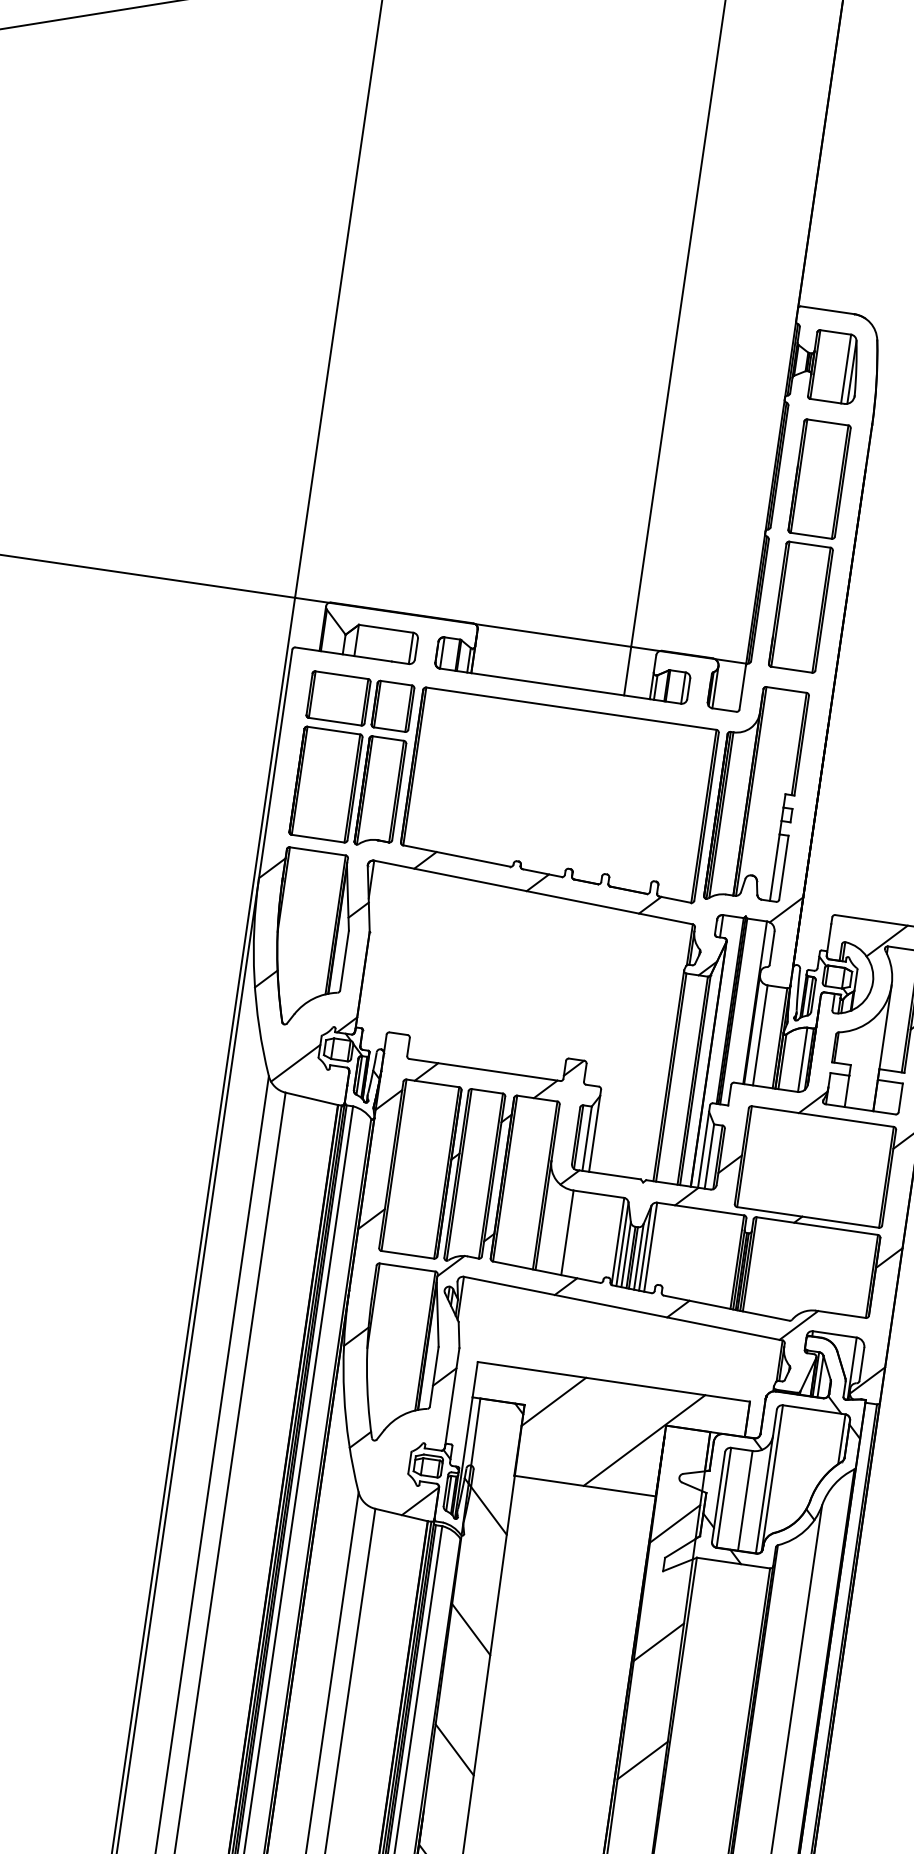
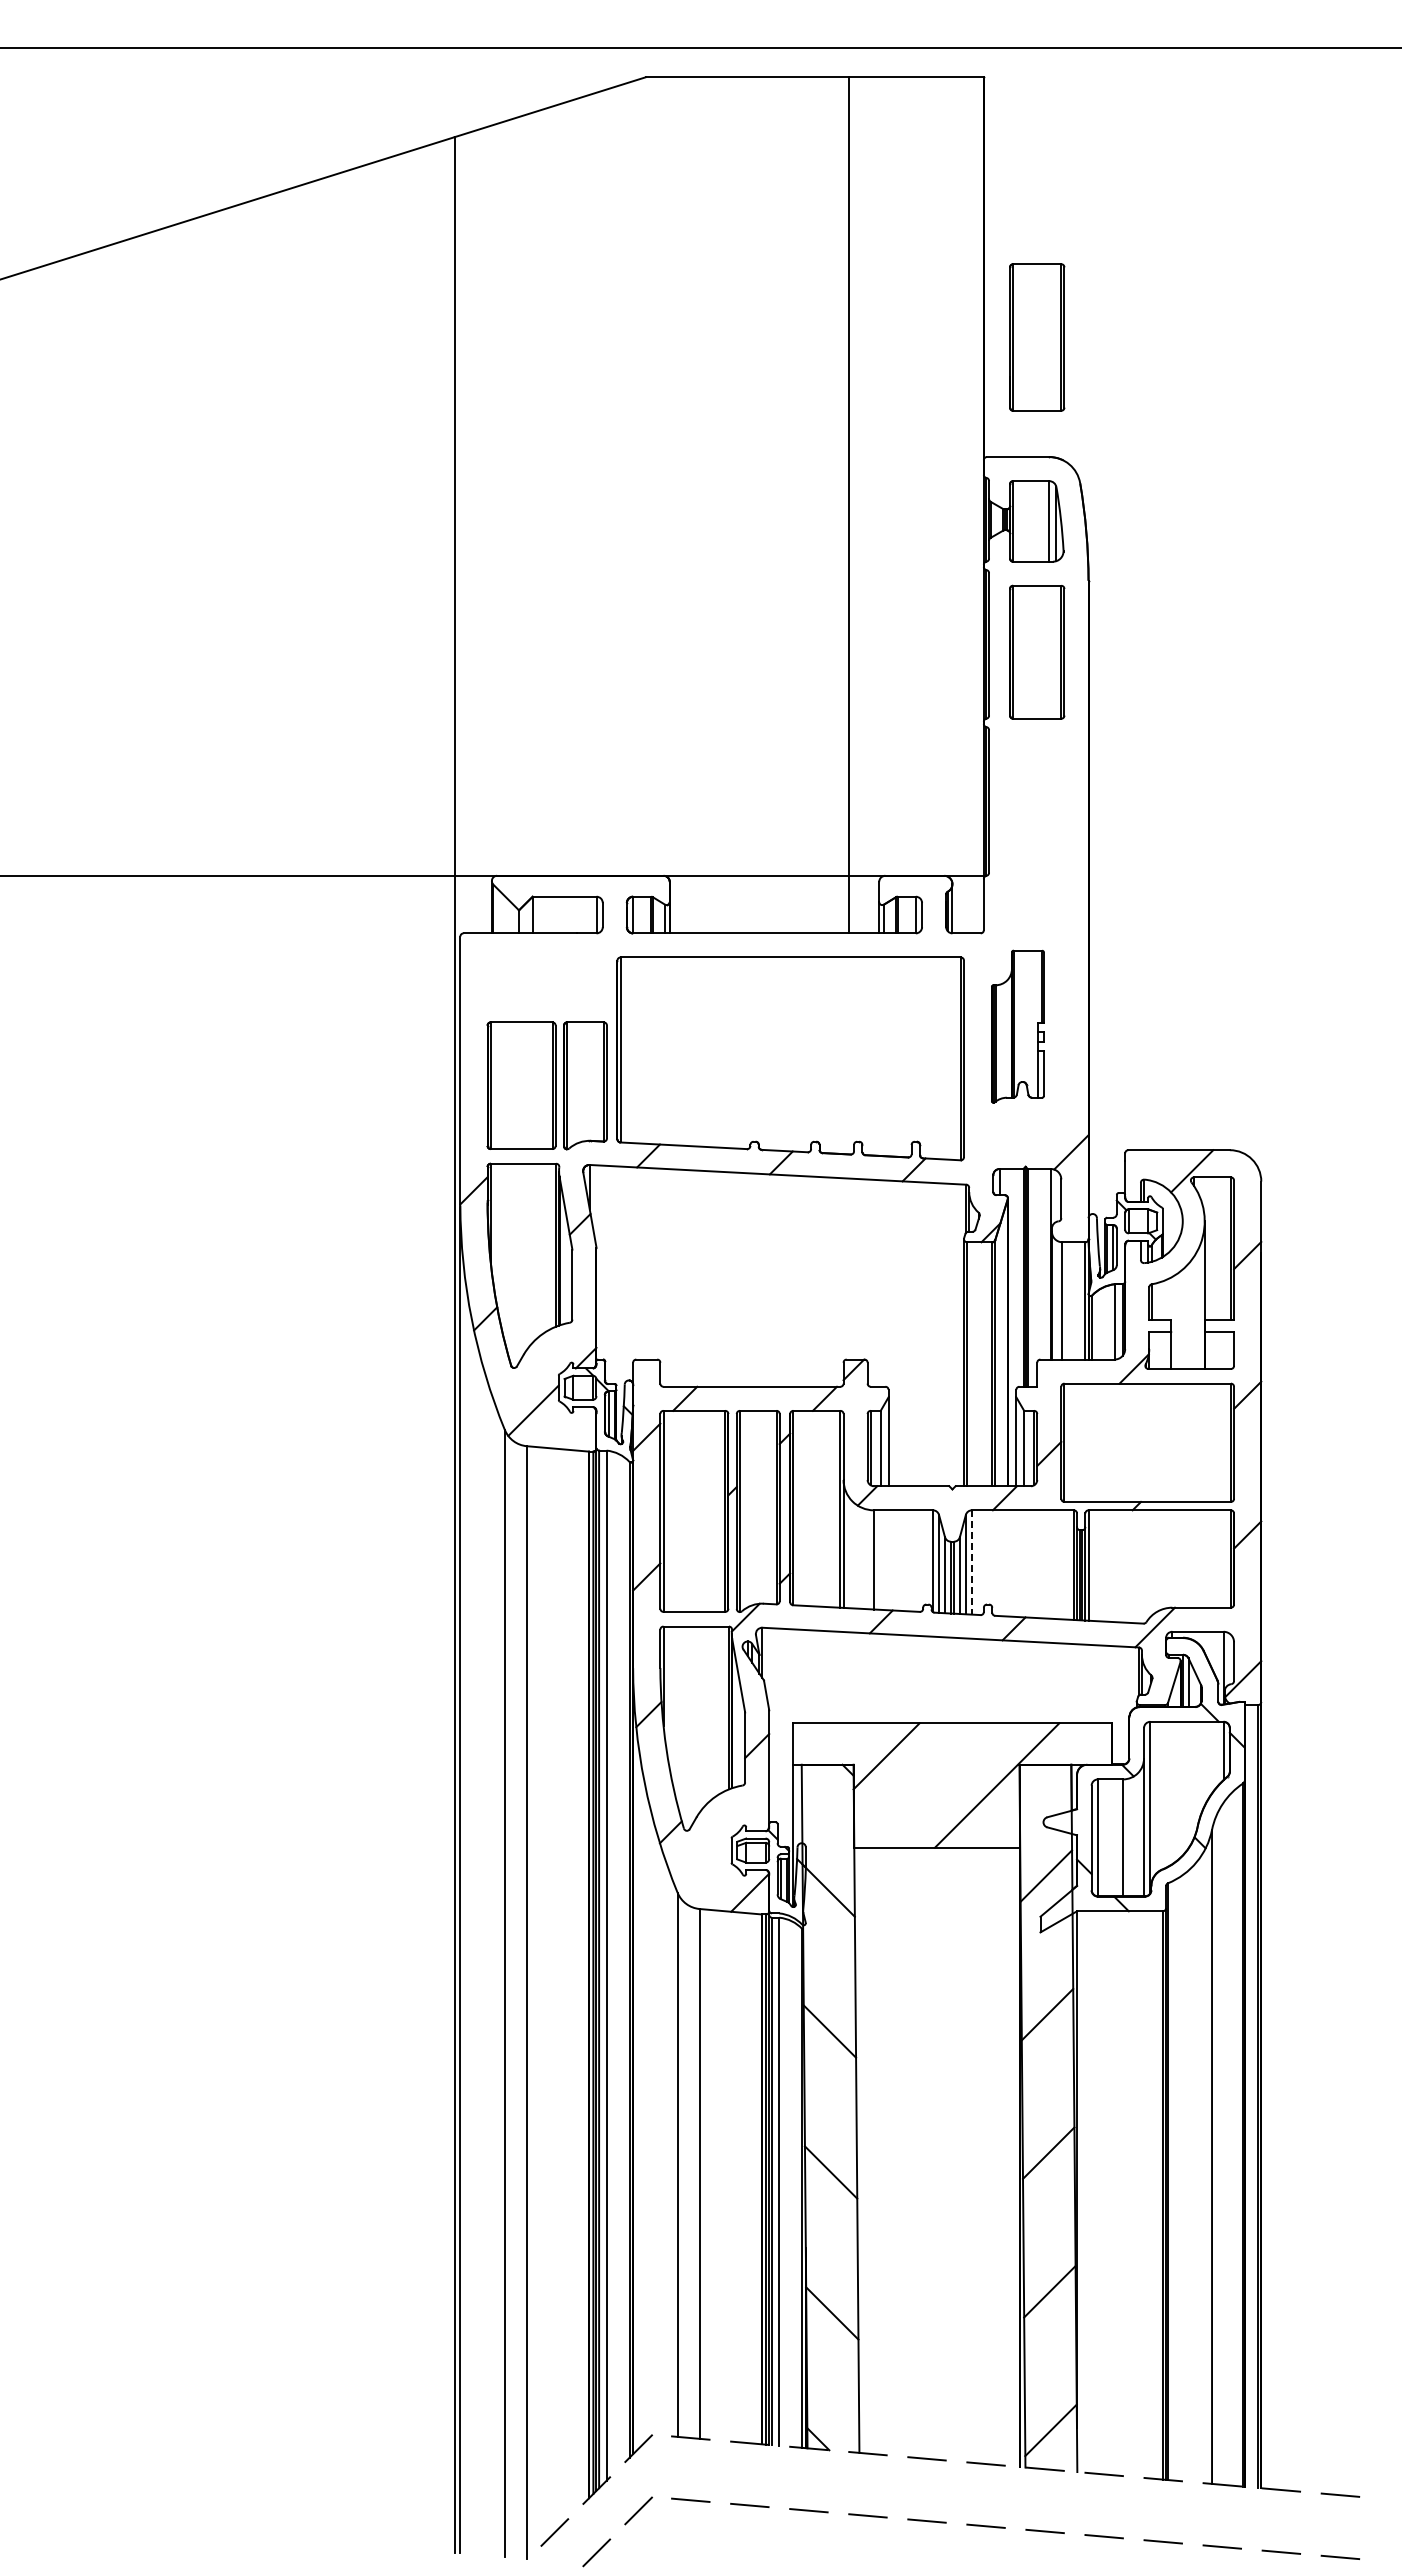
part: (801, 607) -> (1037, 337), moved
part: (359, 701) -> (546, 984), removed
part: (756, 795) -> (1017, 1026), size x0.6
line: (650, 1247) -> (971, 1562), solid -> dashed

